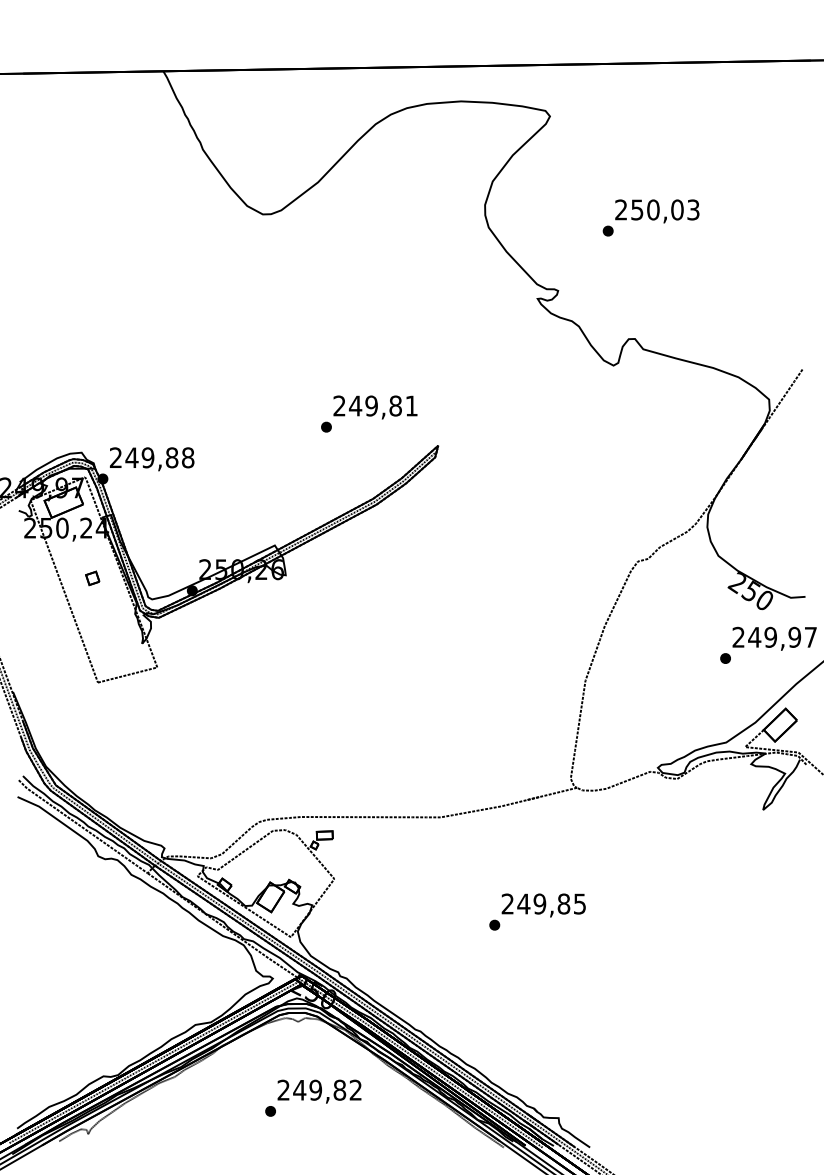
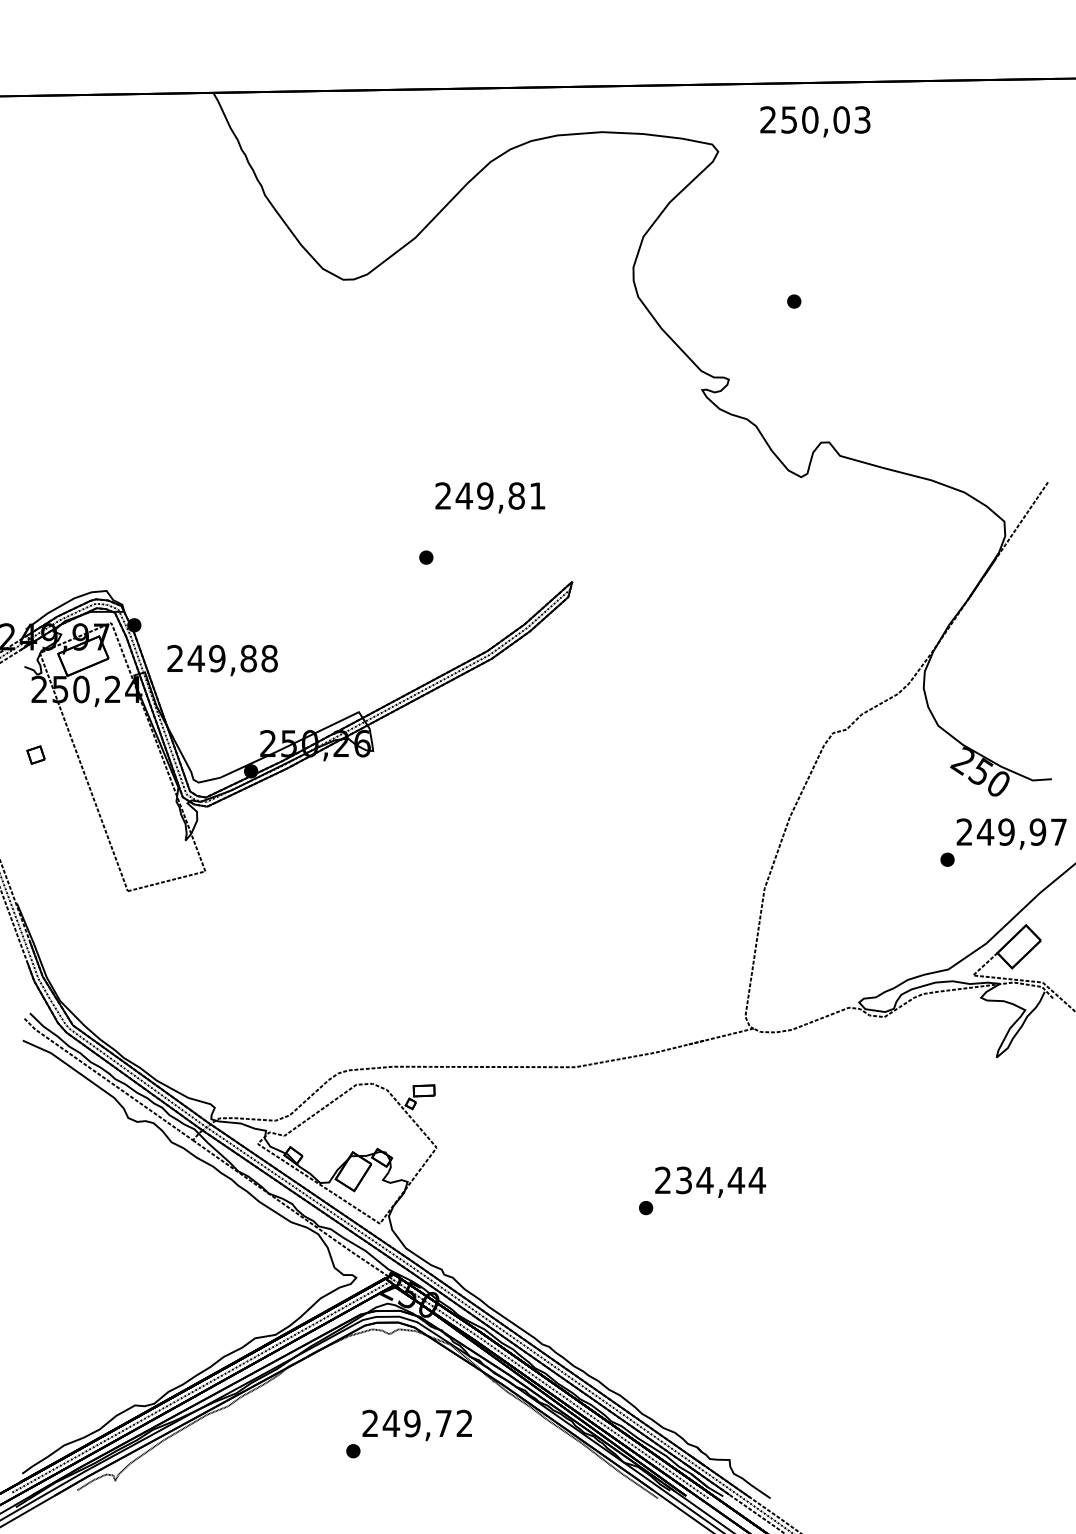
text: (657, 211) -> (815, 121), moved
text: (375, 407) -> (490, 497), moved
text: (152, 459) -> (222, 660), moved
part: (92, 577) -> (35, 754), moved
text: (551, 904) -> (720, 1180), 249,85 -> 234,44
text: (339, 1090) -> (443, 1423), 249,82 -> 249,72

